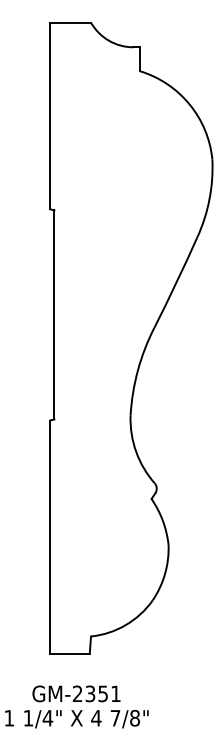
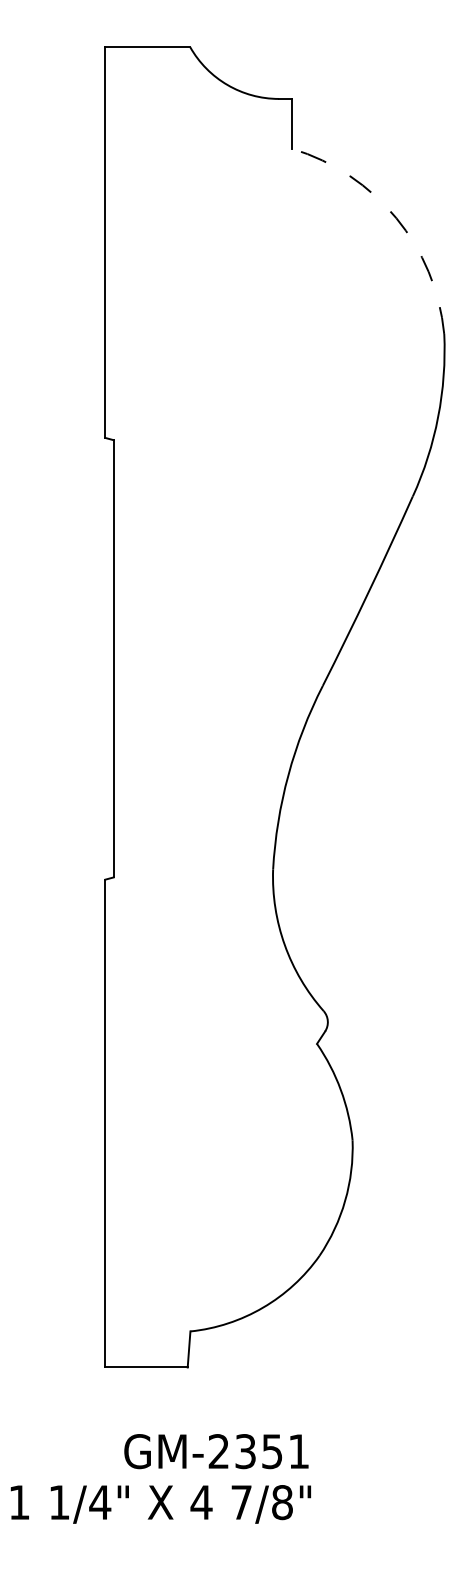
arc: (189, 104) -> (396, 218), solid -> dashed
text: (76, 693) -> (216, 1450), moved

